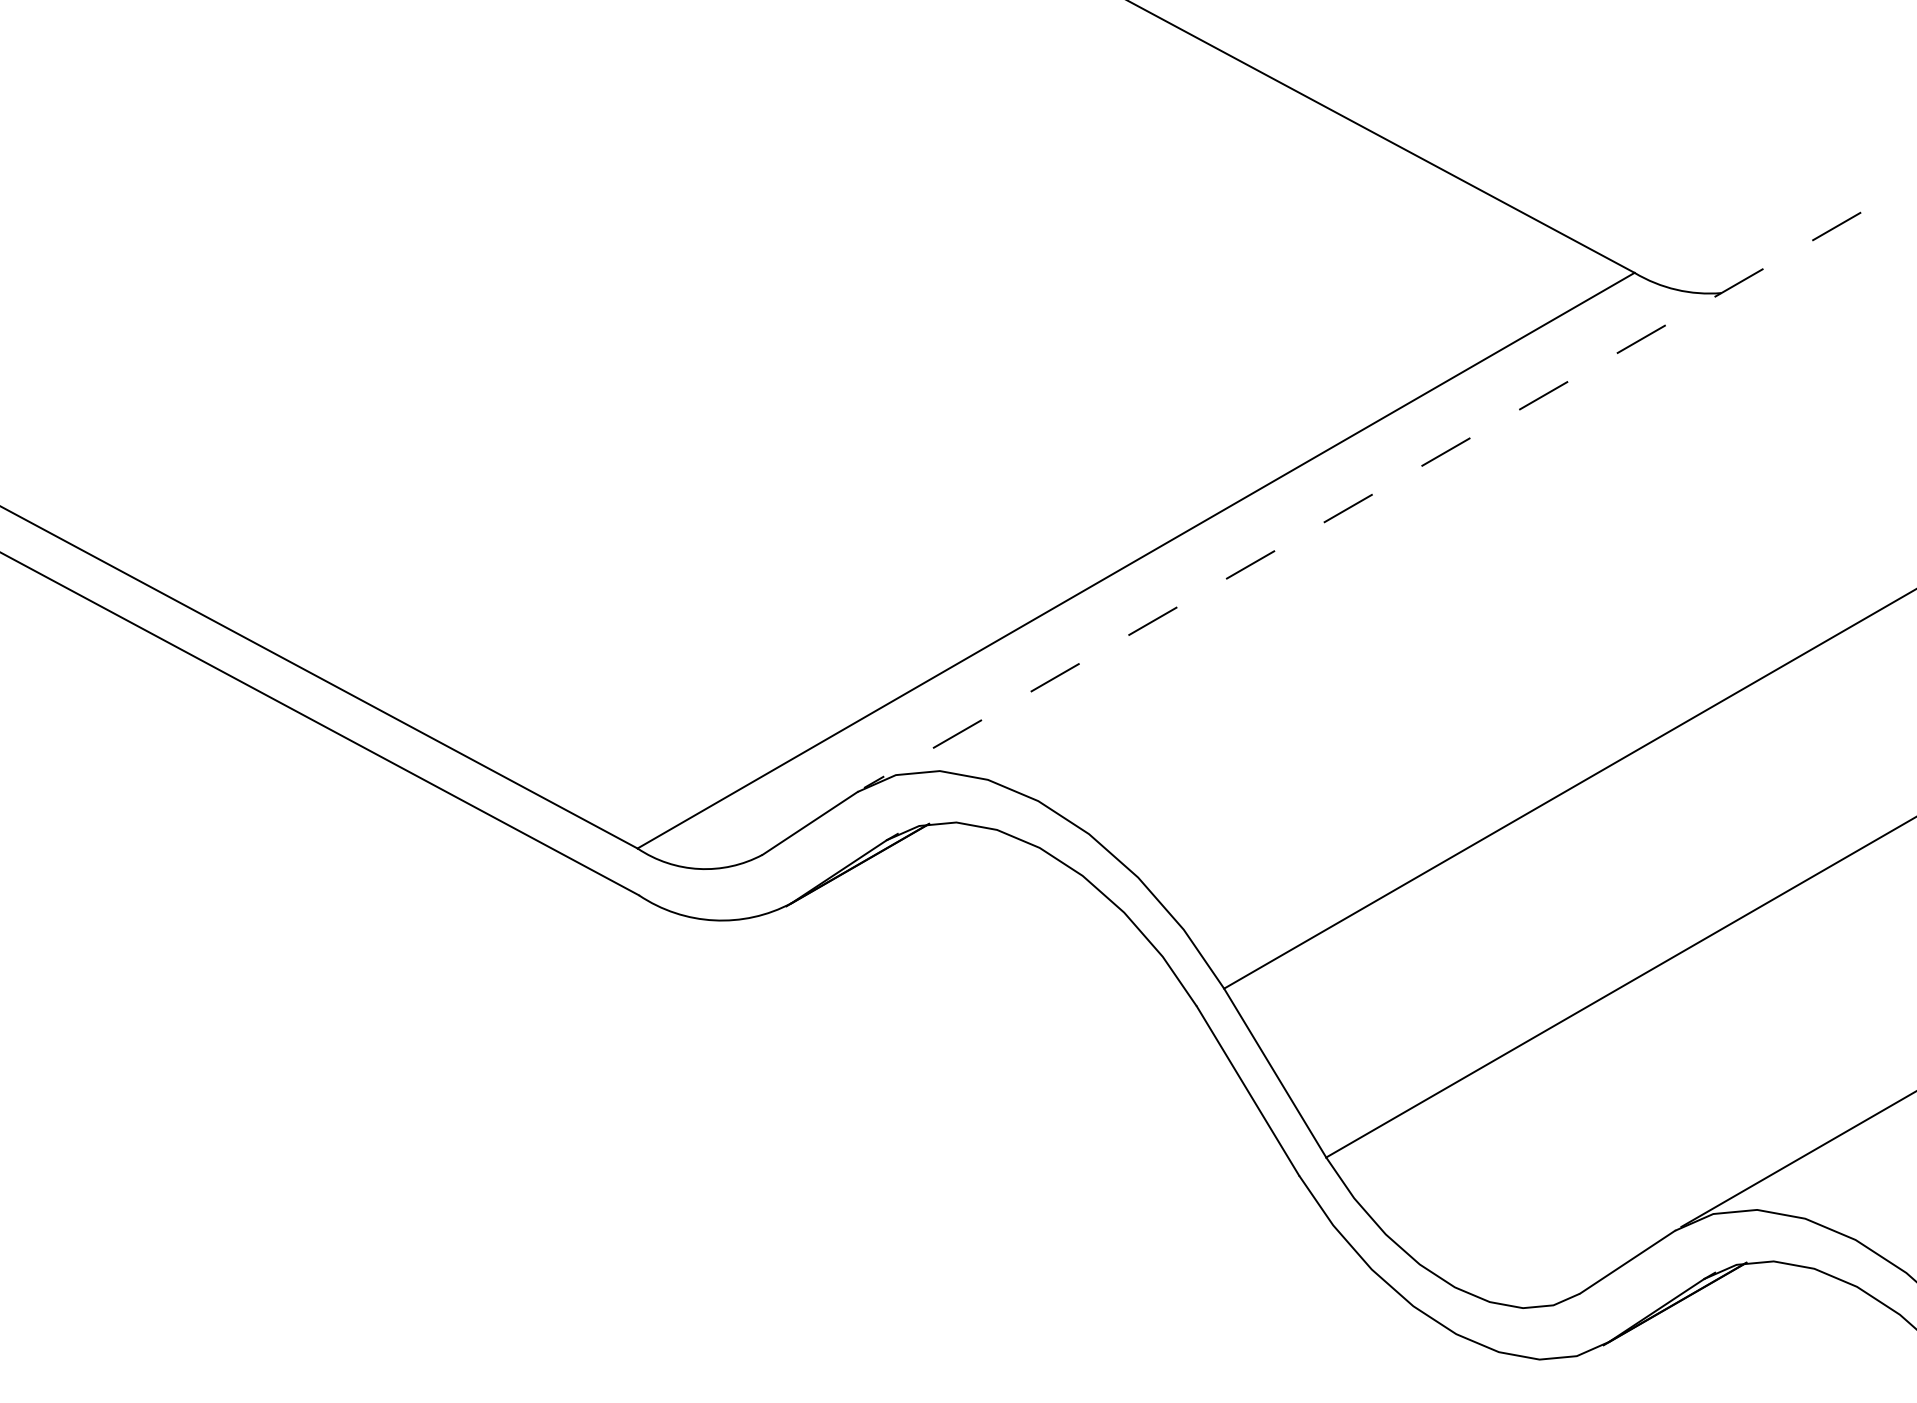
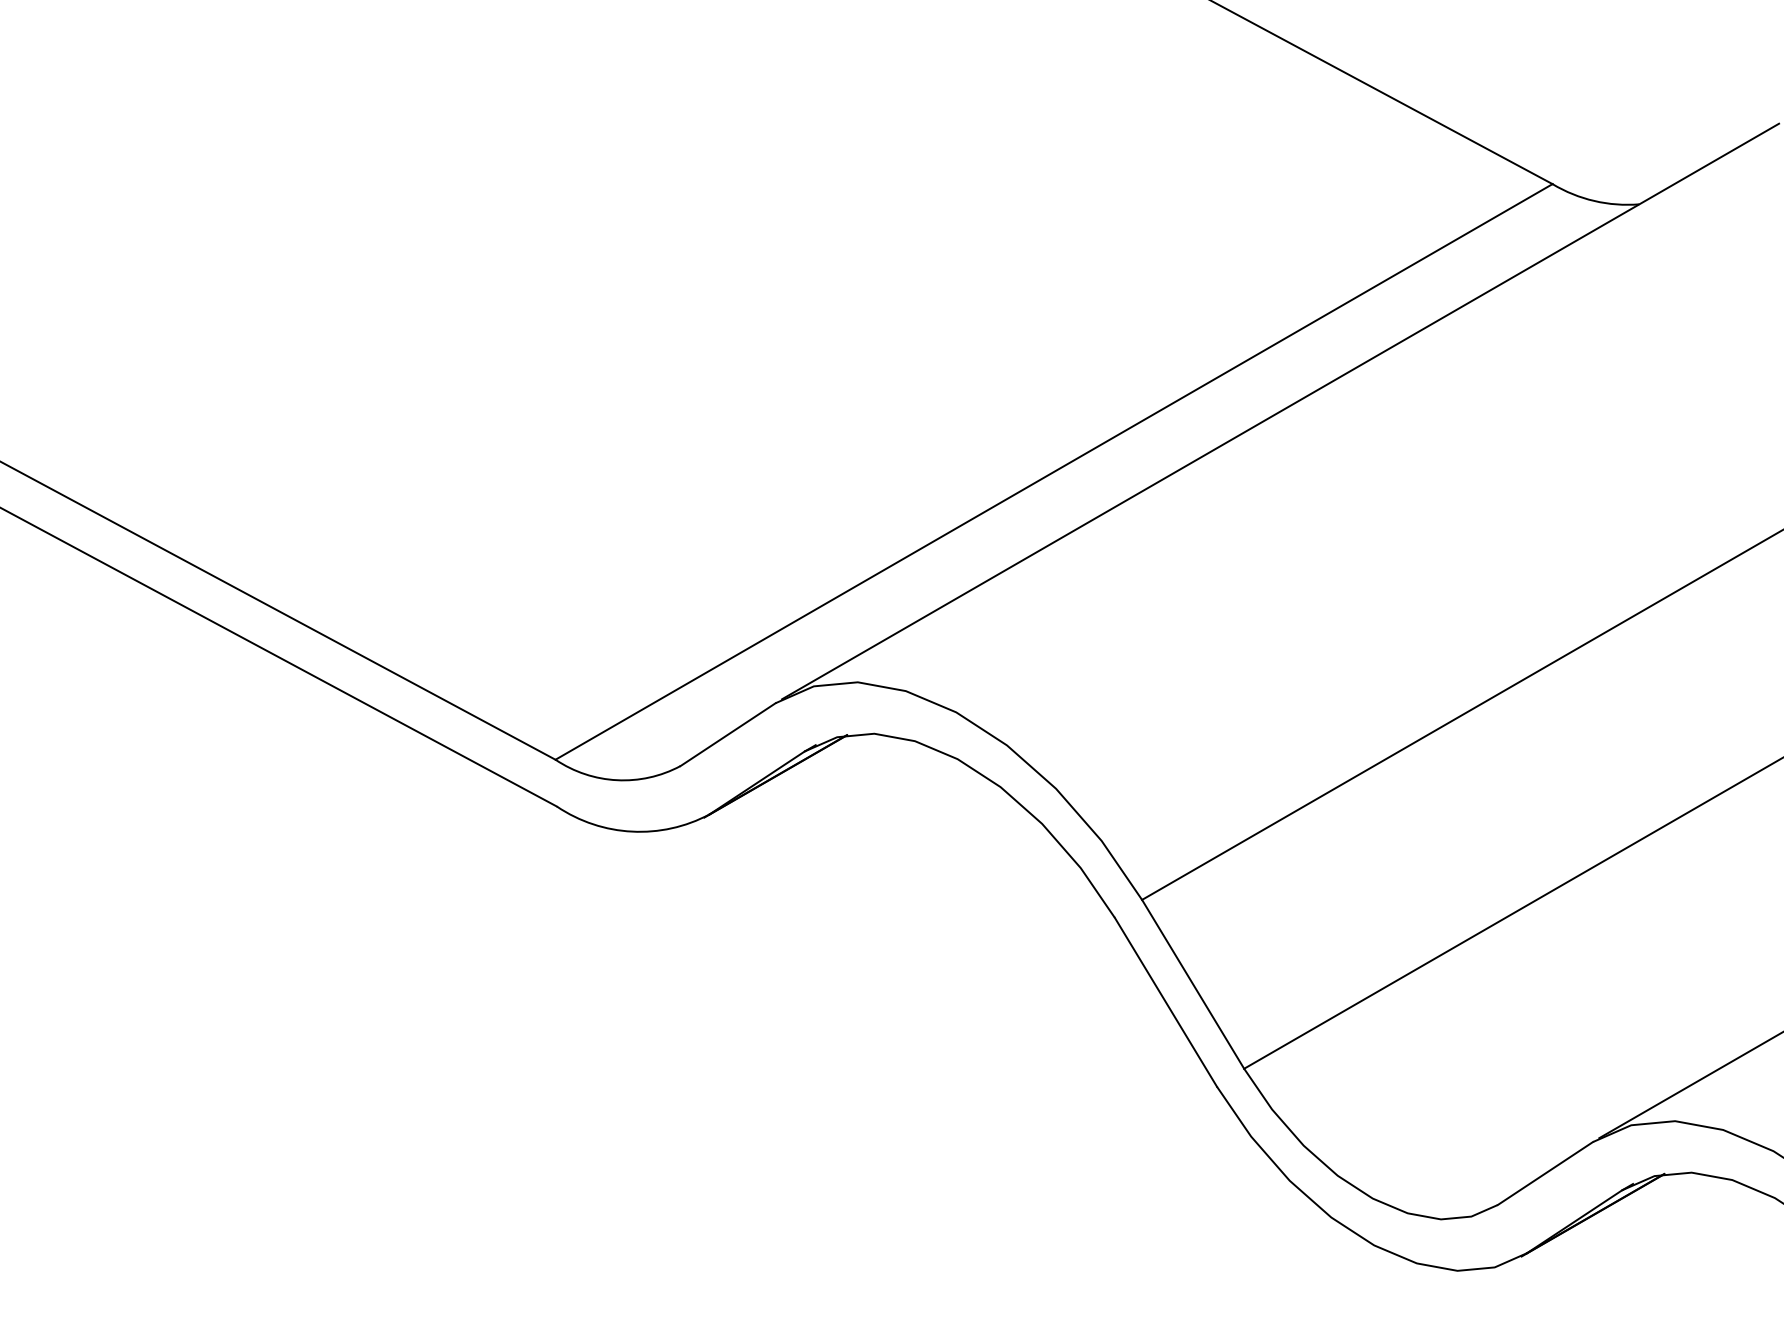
line: (1362, 500) -> (1280, 411), dashed -> solid

